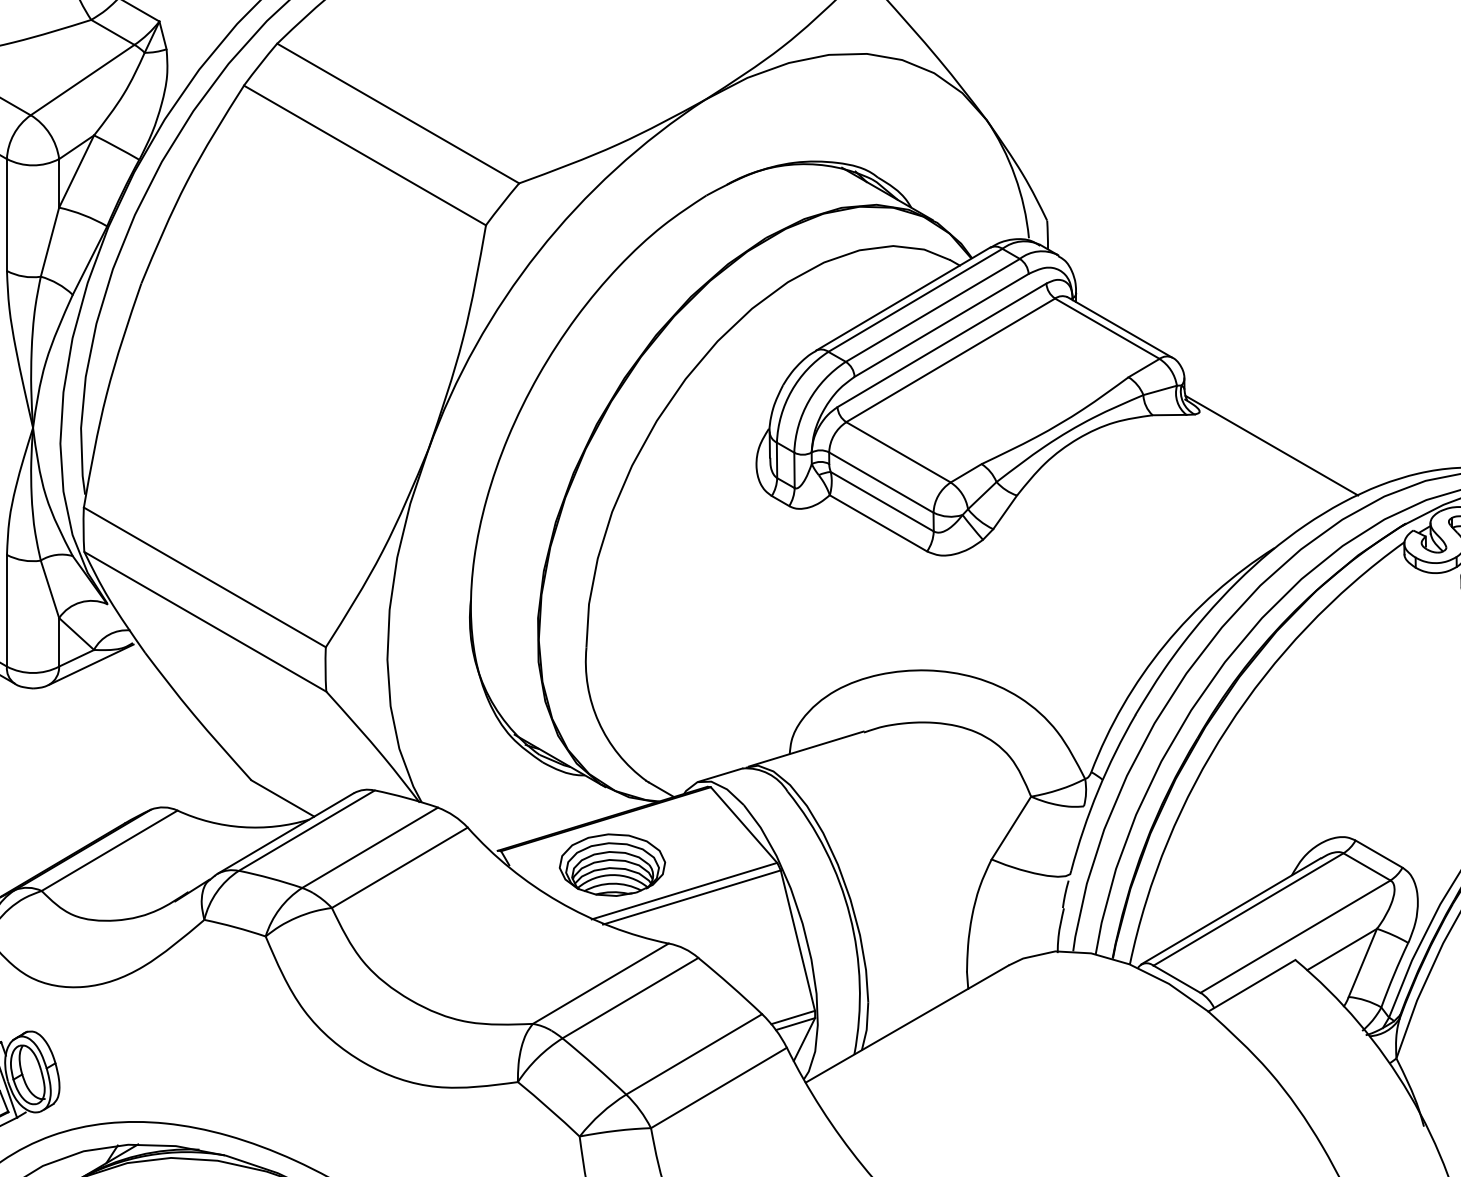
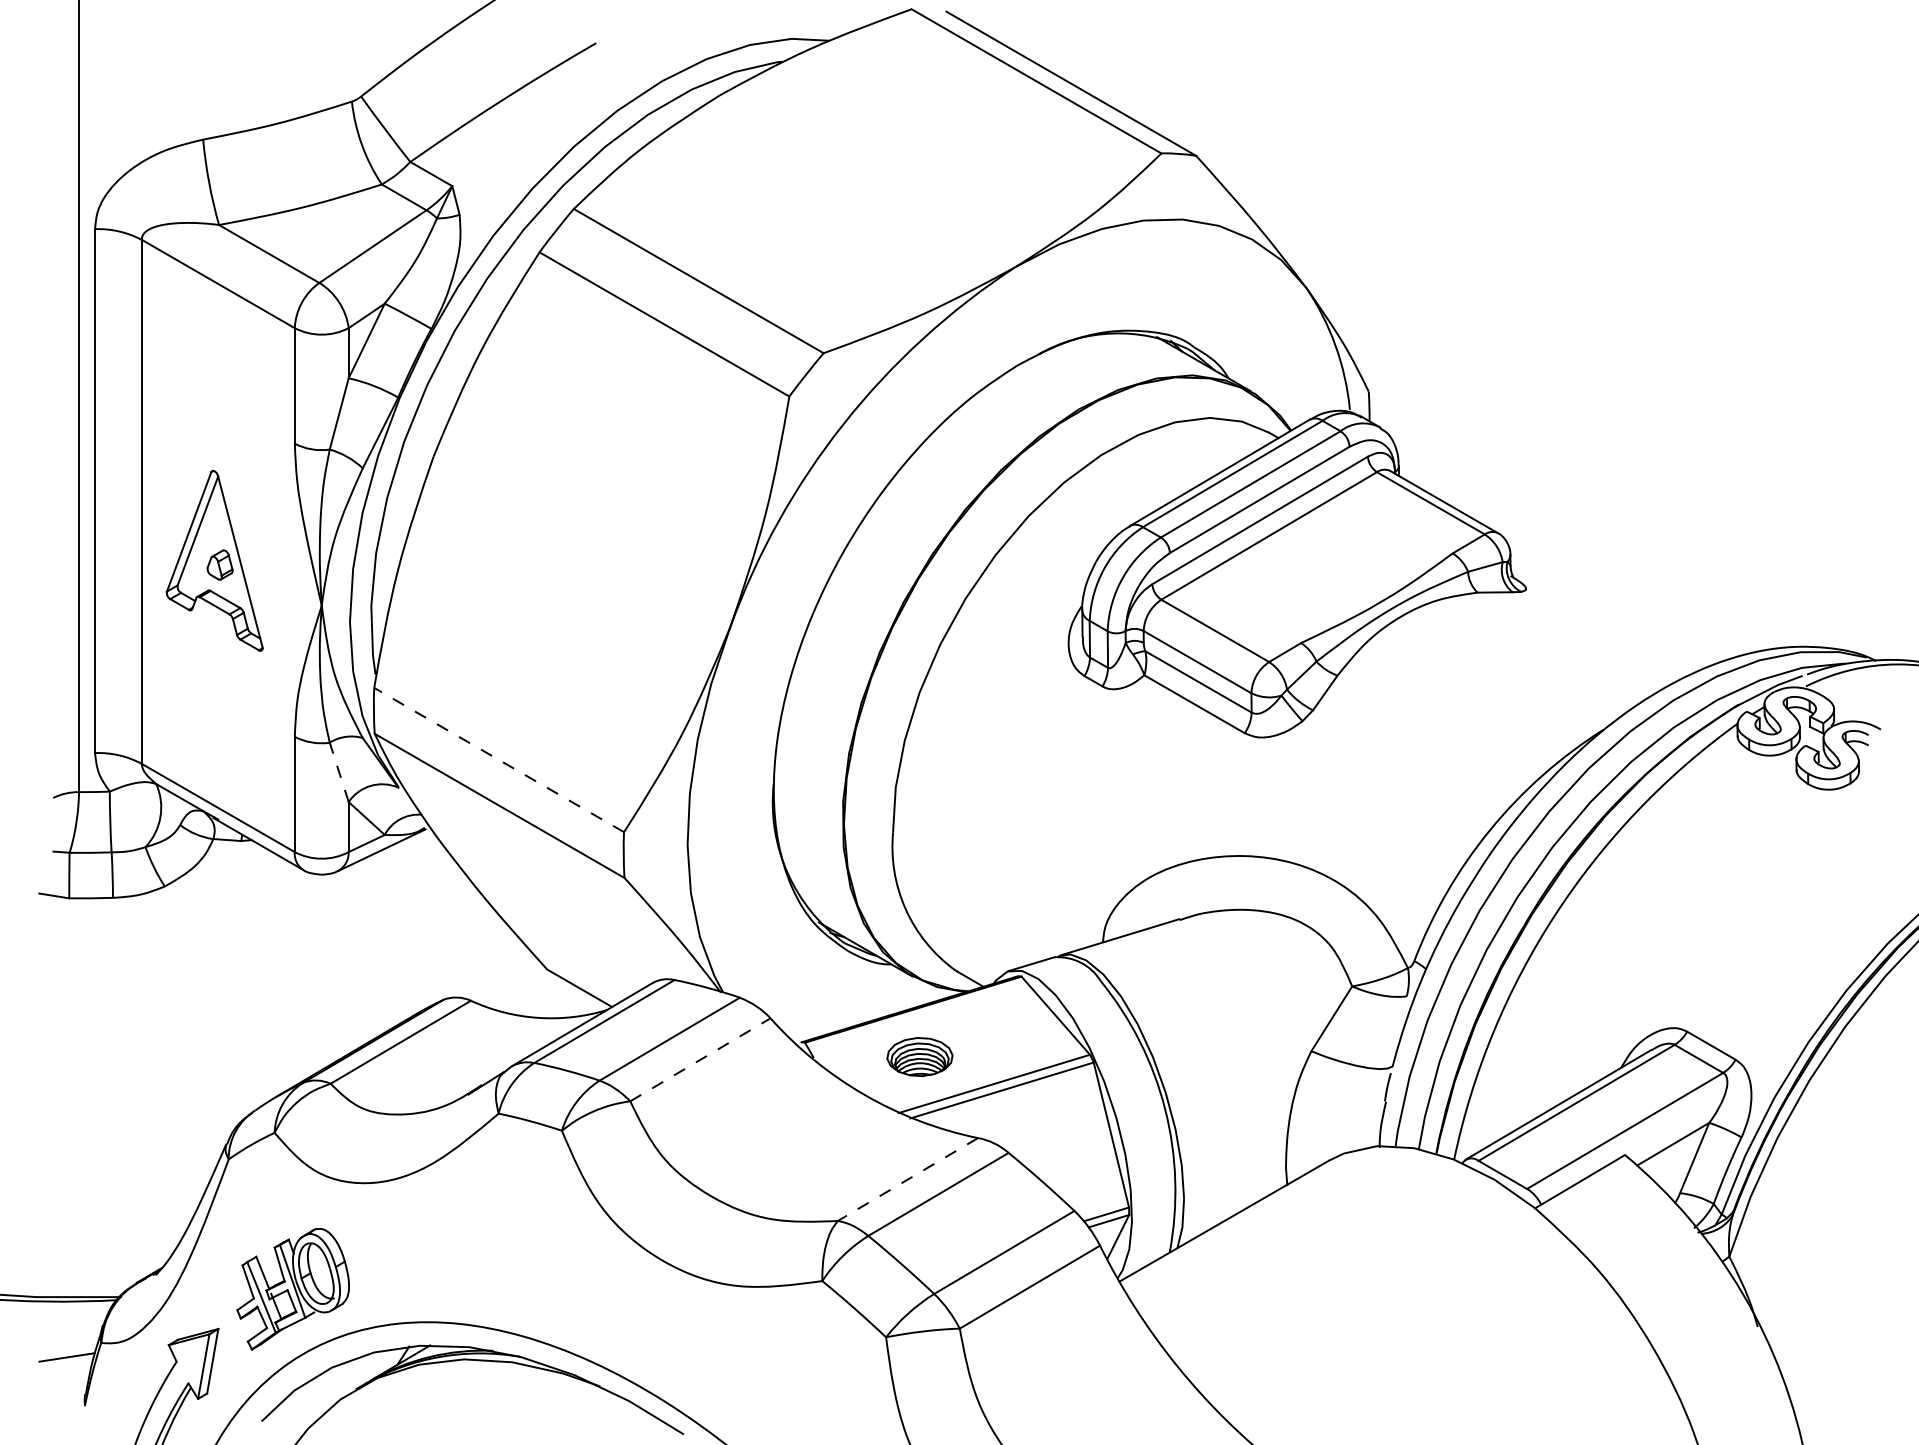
line: (1271, 445) -> (1600, 623), removed
line: (204, 576) -> (498, 759), solid -> dashed
line: (50, 588) -> (339, 771), solid -> dashed
part: (612, 864) -> (919, 1056), size x0.6
line: (399, 867) -> (700, 1059), solid -> dashed
line: (600, 983) -> (907, 1179), solid -> dashed

